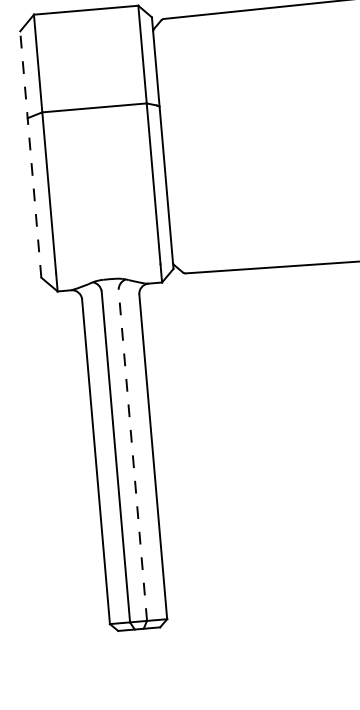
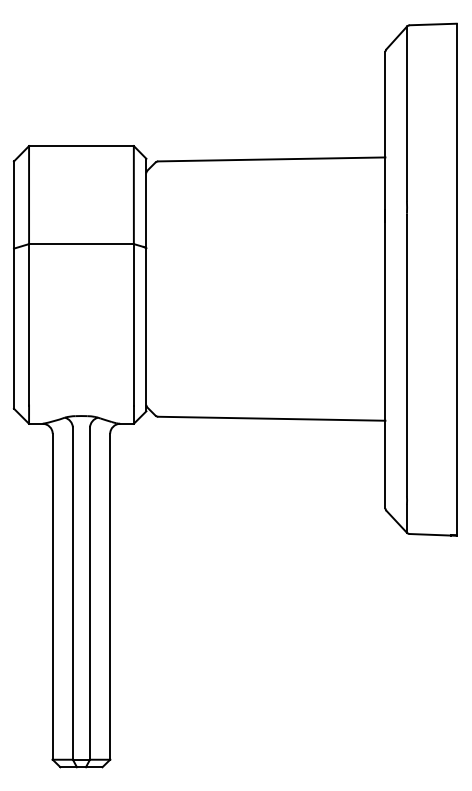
line: (30, 154) -> (13, 285), dashed -> solid
line: (132, 455) -> (89, 593), dashed -> solid

